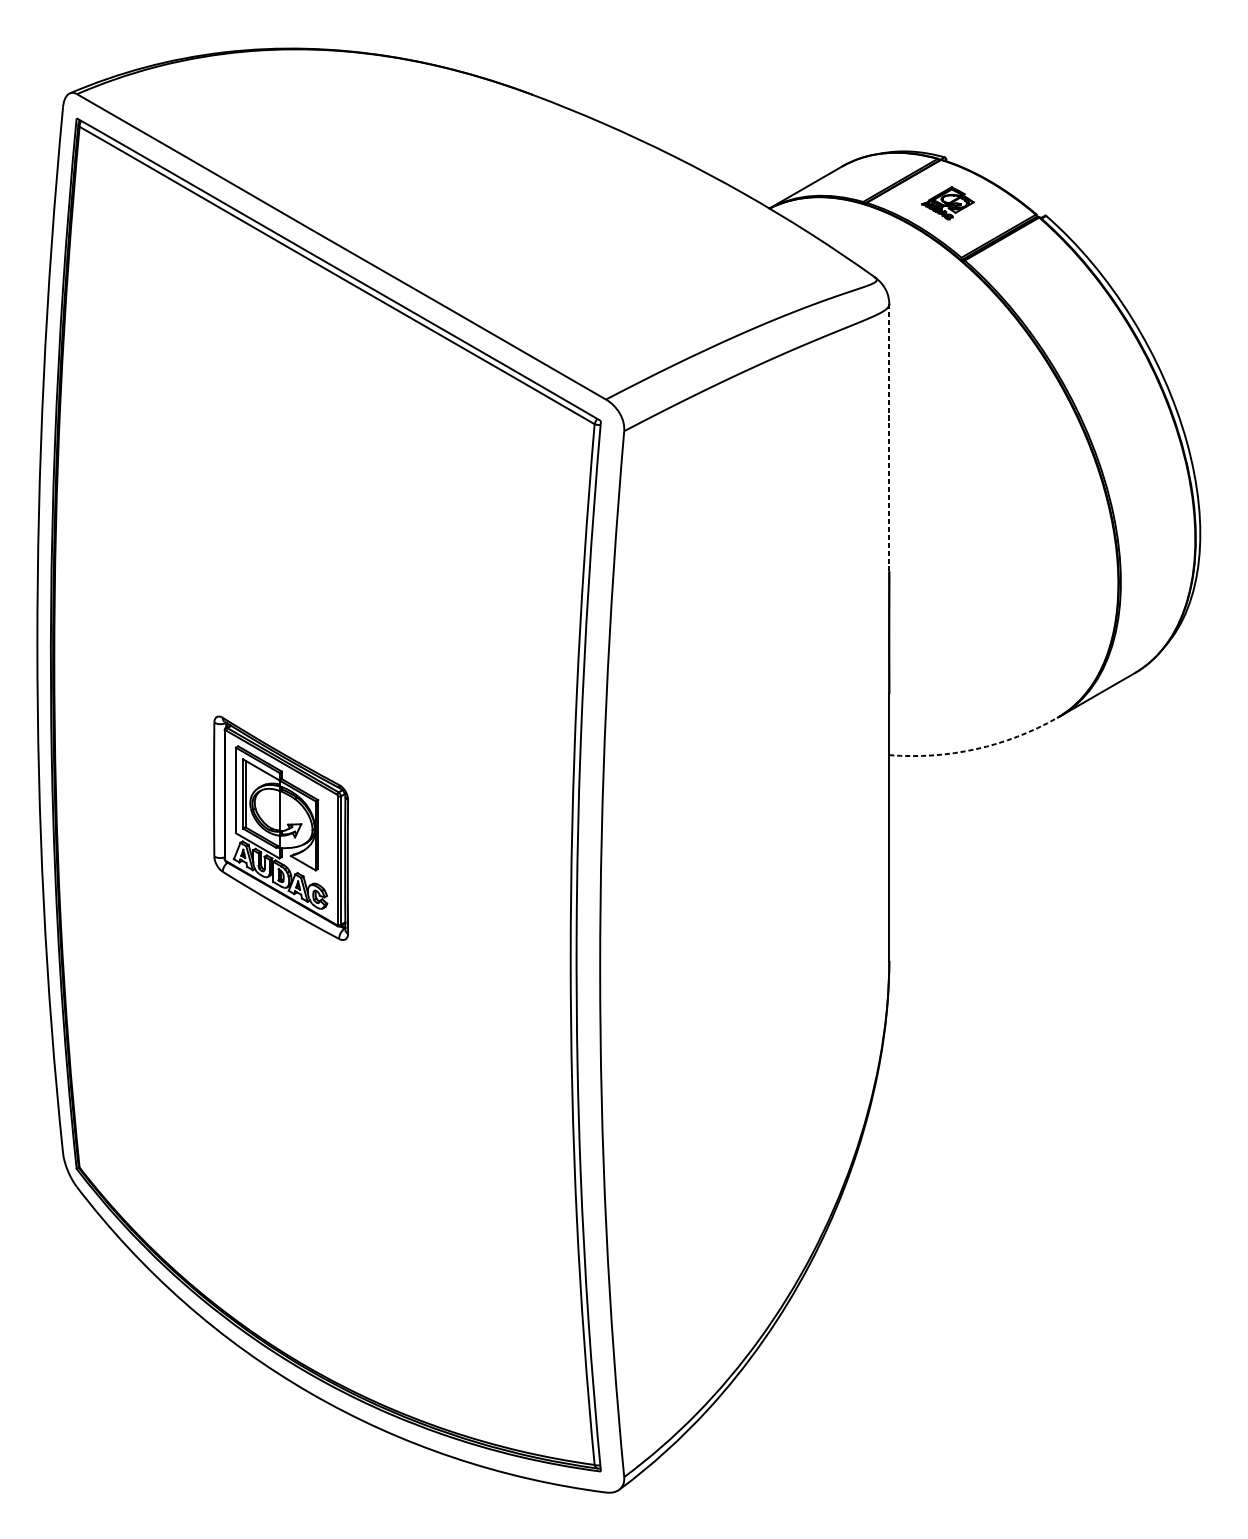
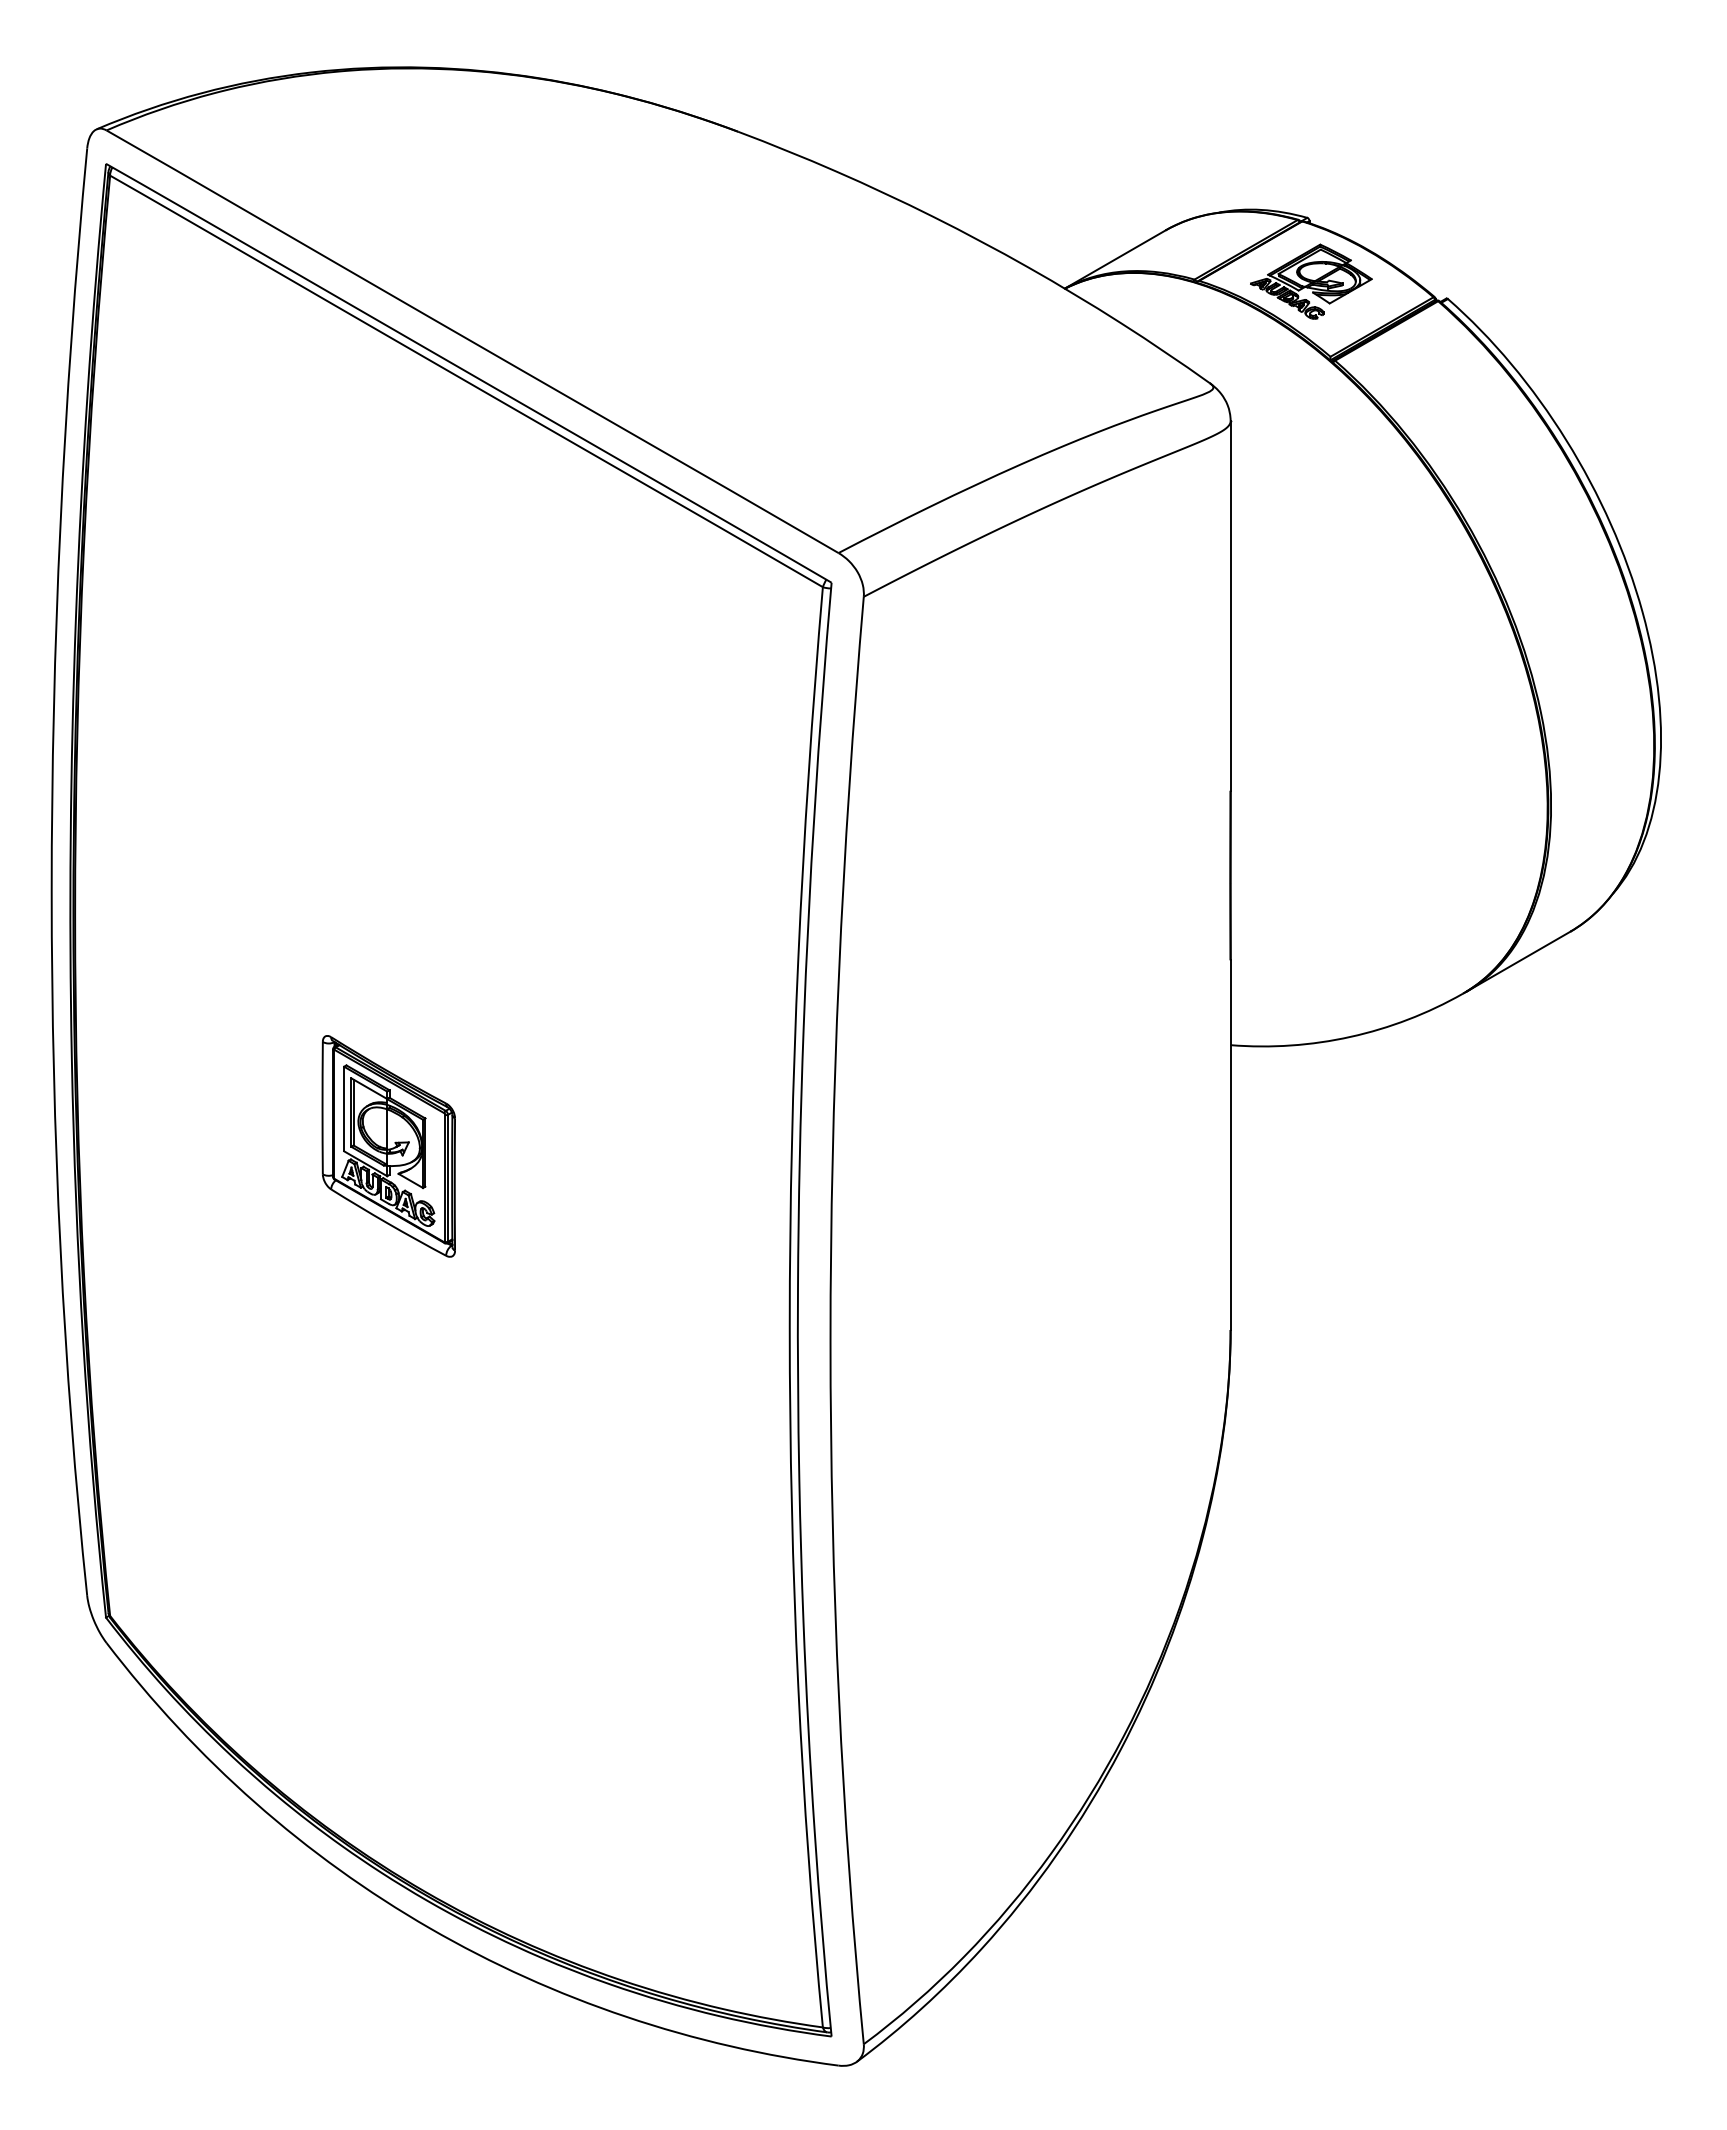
part: (947, 203) -> (1311, 281), size x1.67
line: (889, 437) -> (1230, 605), dashed -> solid
arc: (975, 748) -> (1350, 1036), dashed -> solid
part: (280, 828) -> (388, 1146), size x0.71

